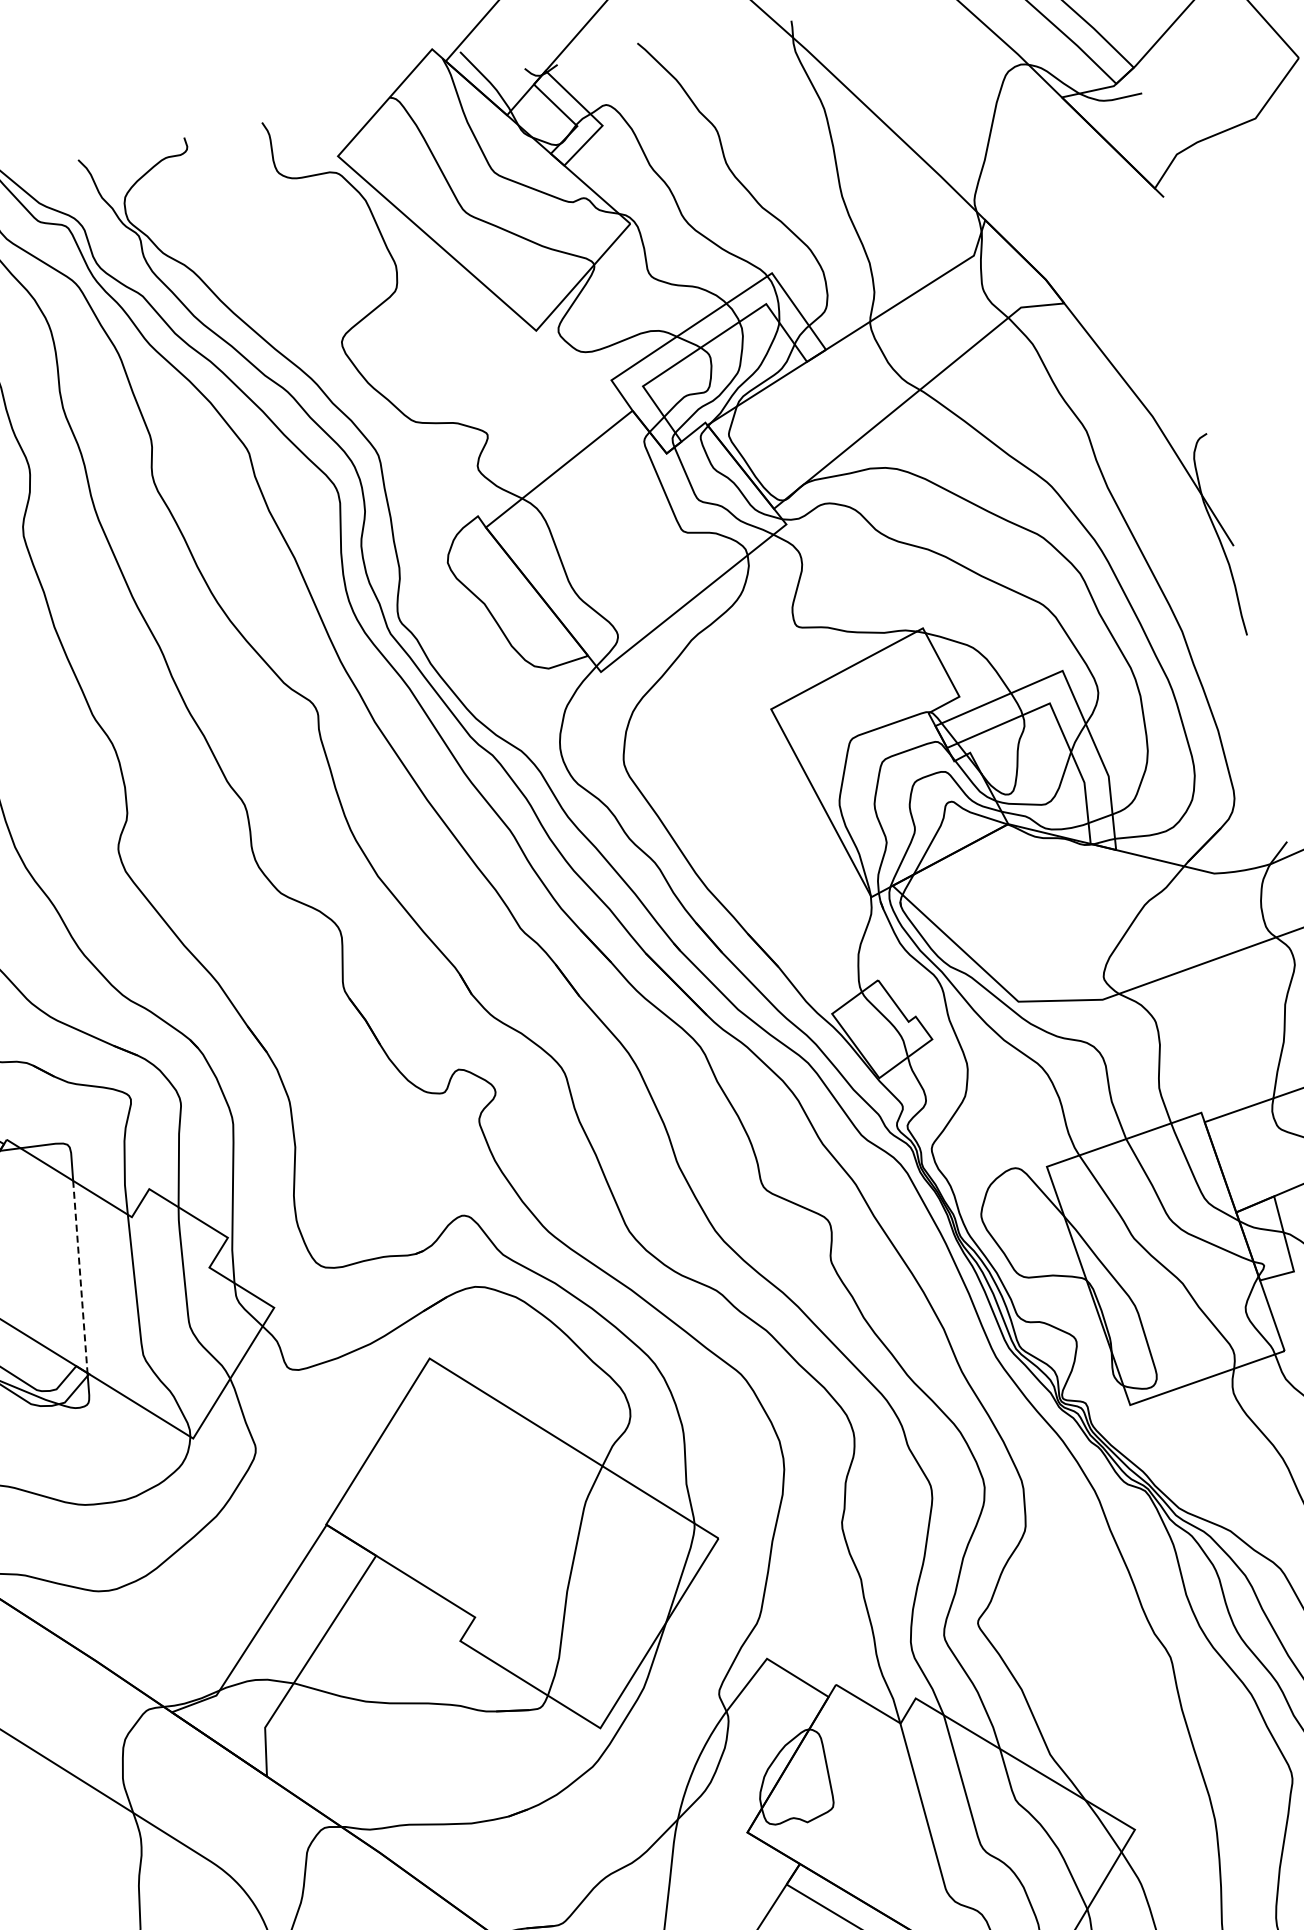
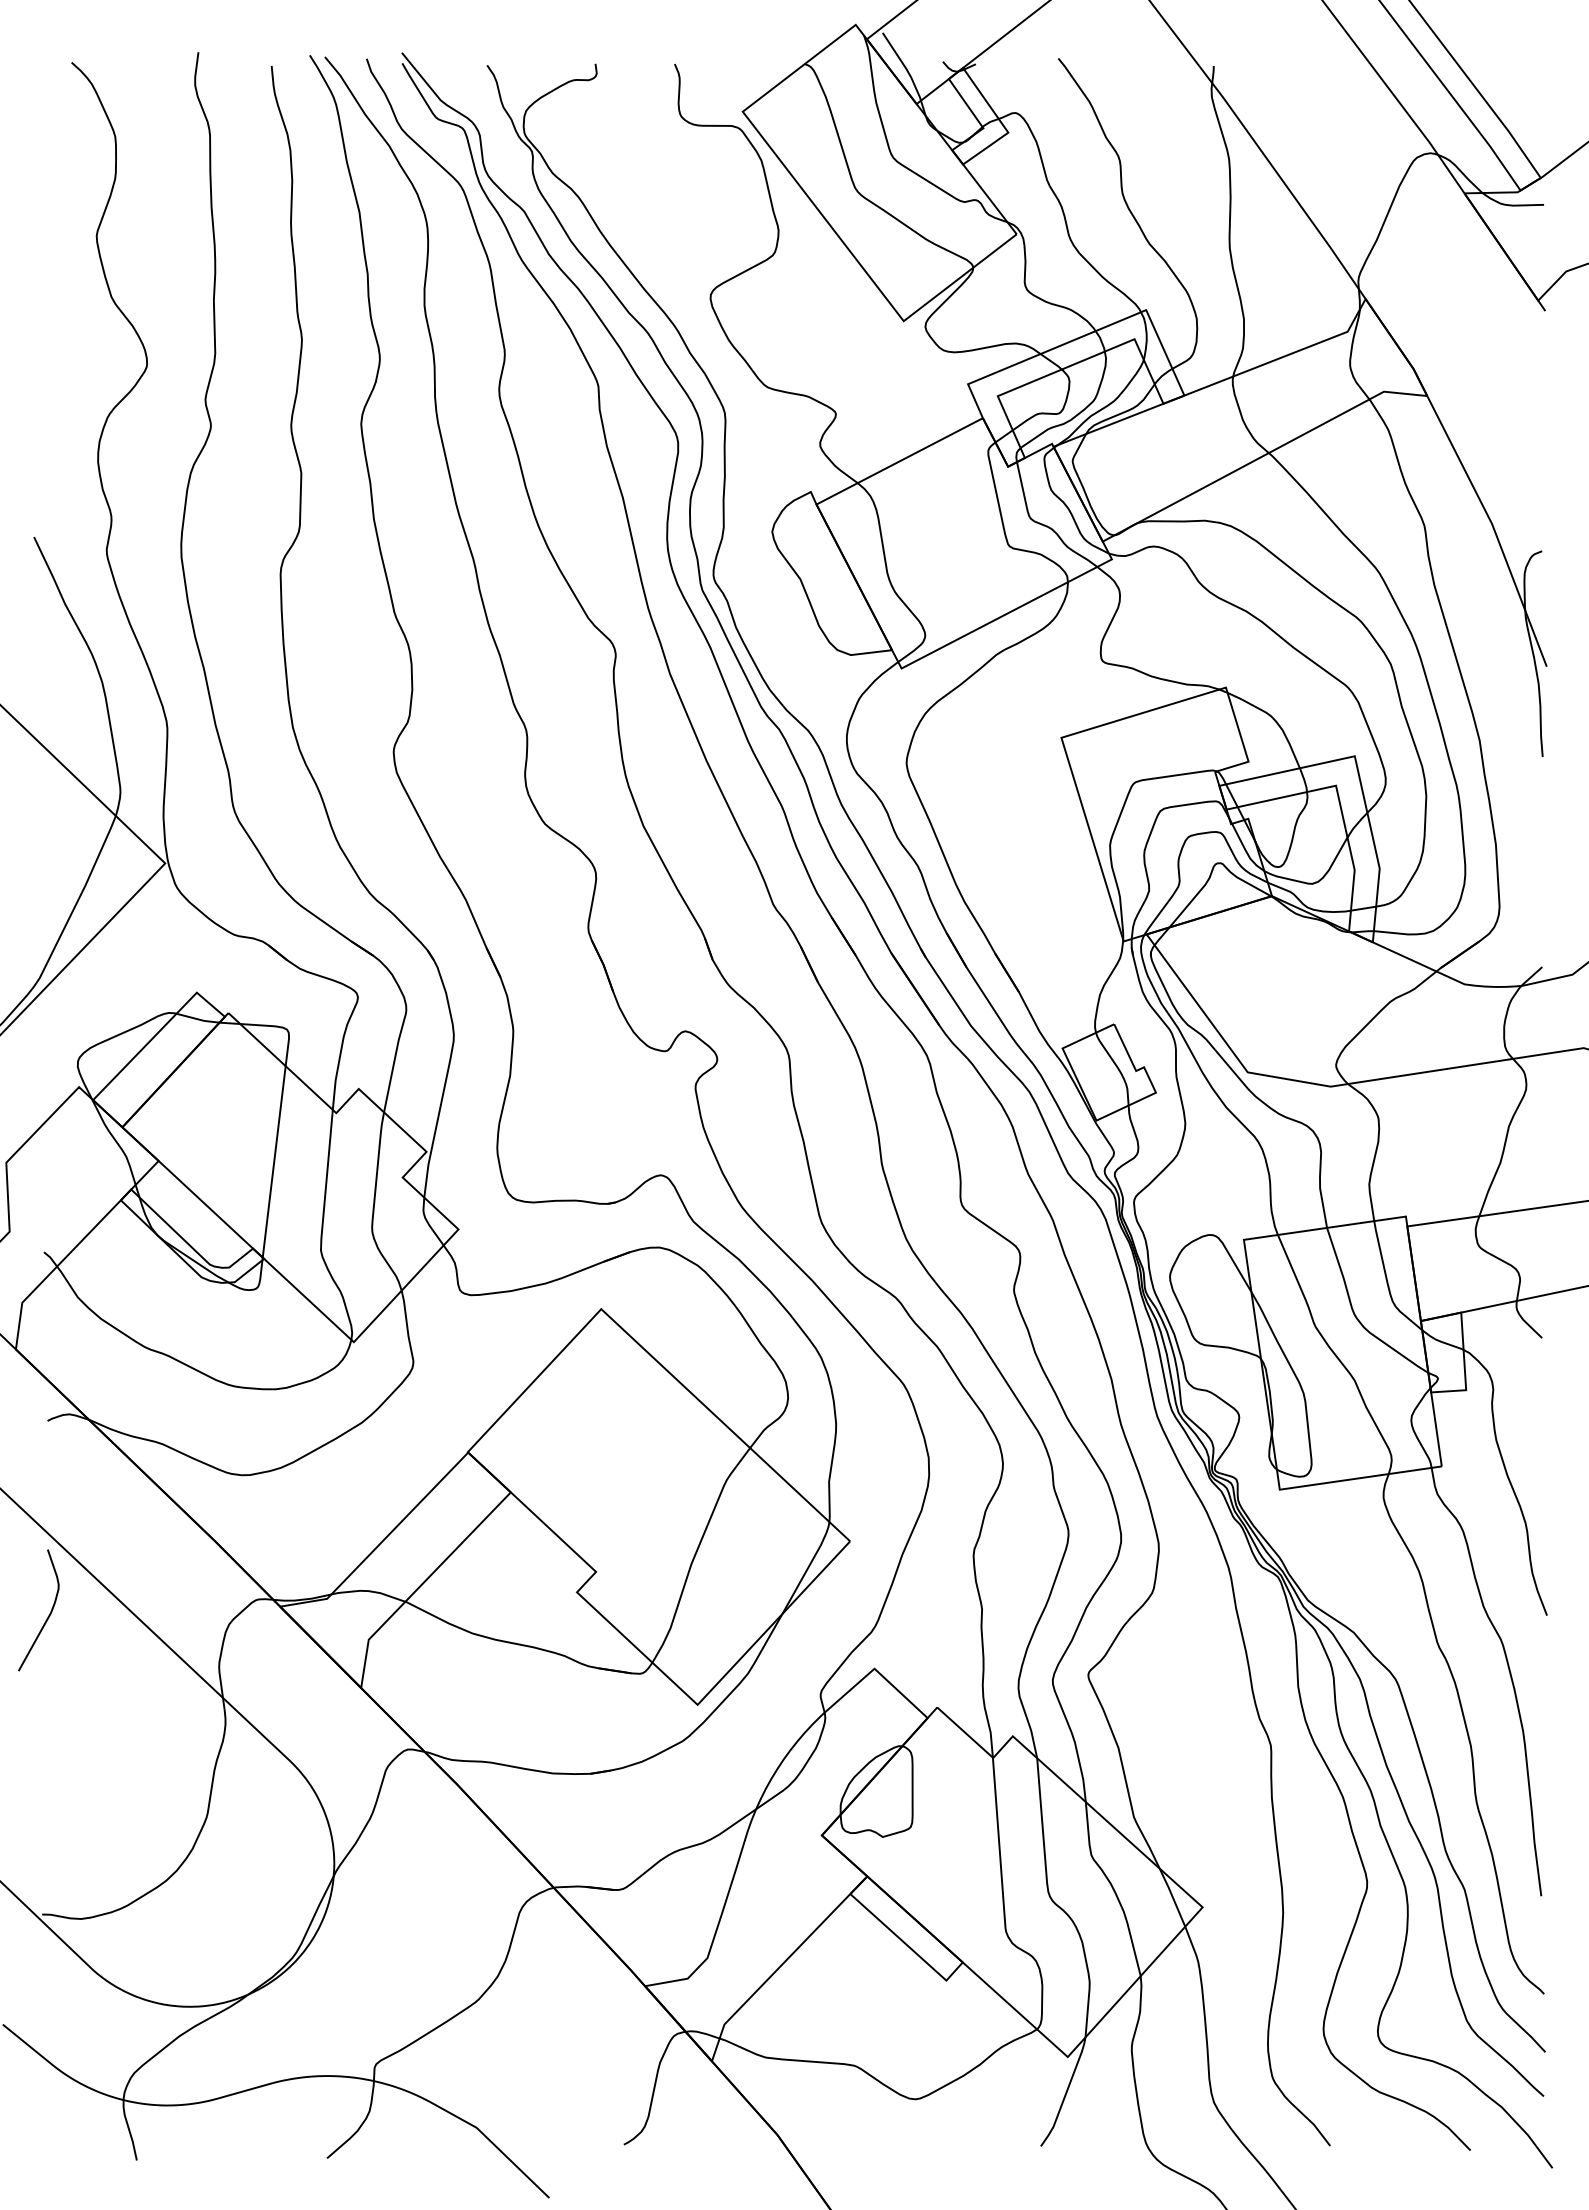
line: (80, 1277) -> (274, 1162), dashed -> solid

